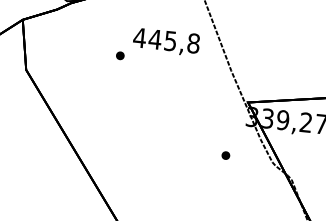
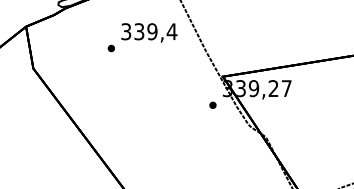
text: (166, 40) -> (148, 31), 445,8 -> 339,4
part: (225, 154) -> (212, 104), moved

